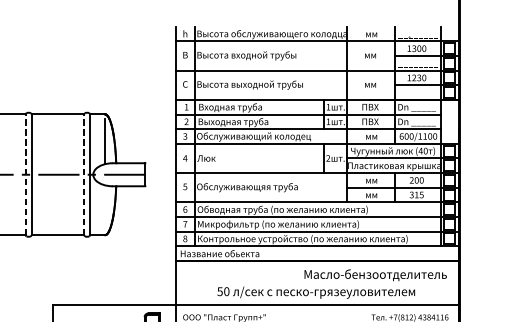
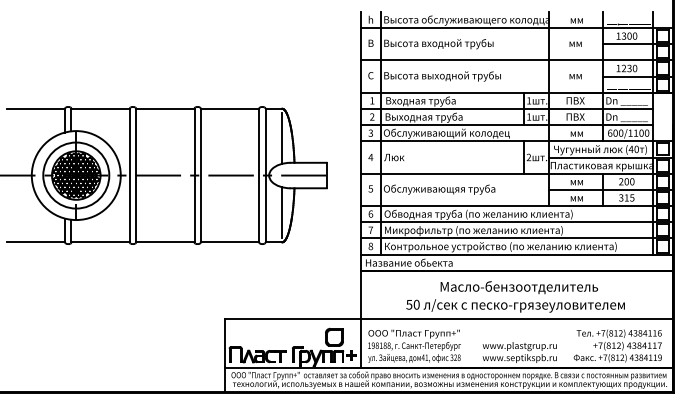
line: (25, 174) -> (194, 175), dashed -> solid
line: (84, 174) -> (259, 175), dashed -> solid
line: (105, 208) -> (282, 212), added
text: (375, 275) -> (519, 287), moved

